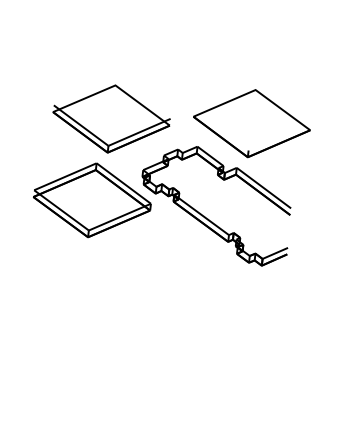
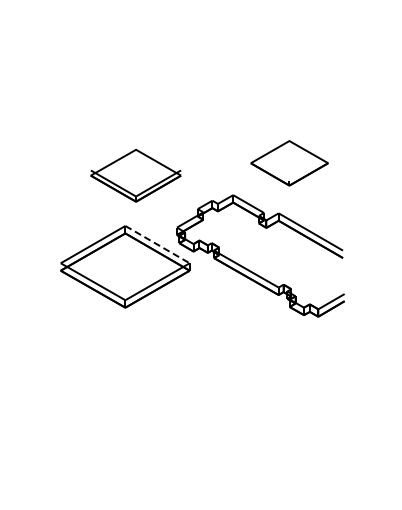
part: (111, 118) -> (135, 175), size x0.7
part: (251, 123) -> (289, 163), size x0.6
line: (123, 183) -> (157, 244), solid -> dashed

